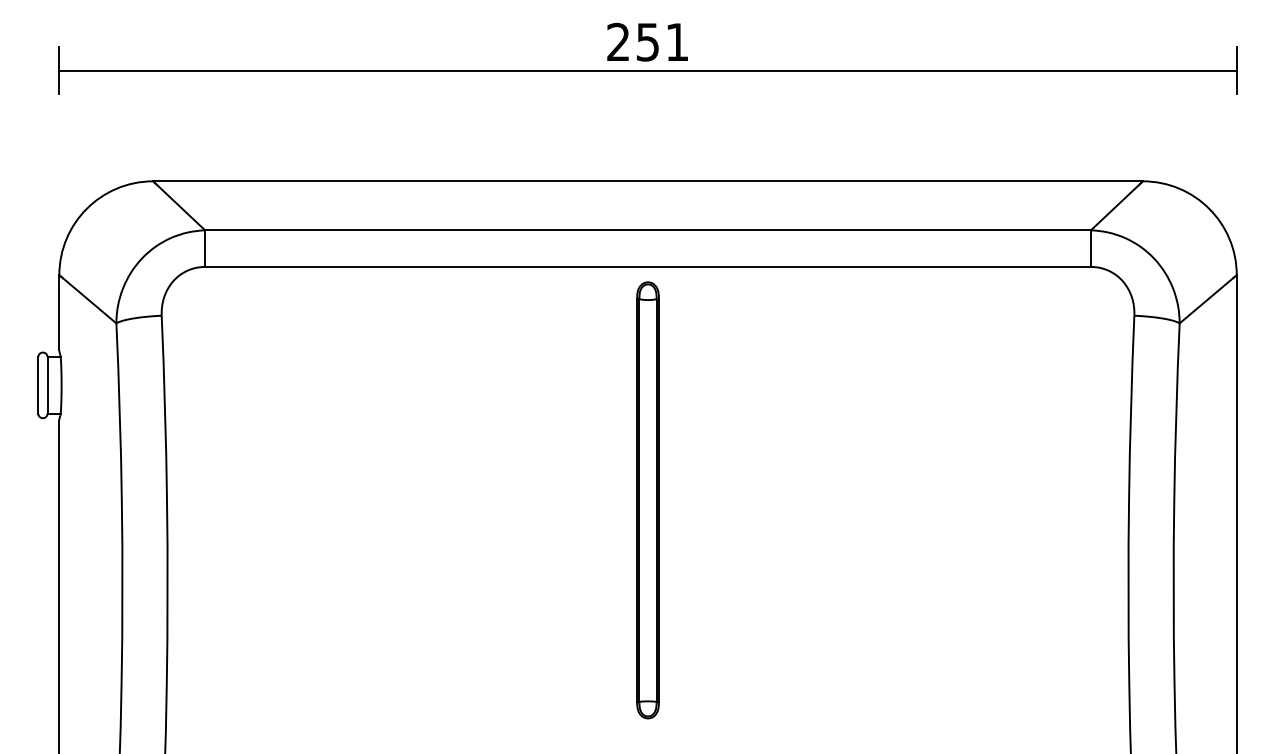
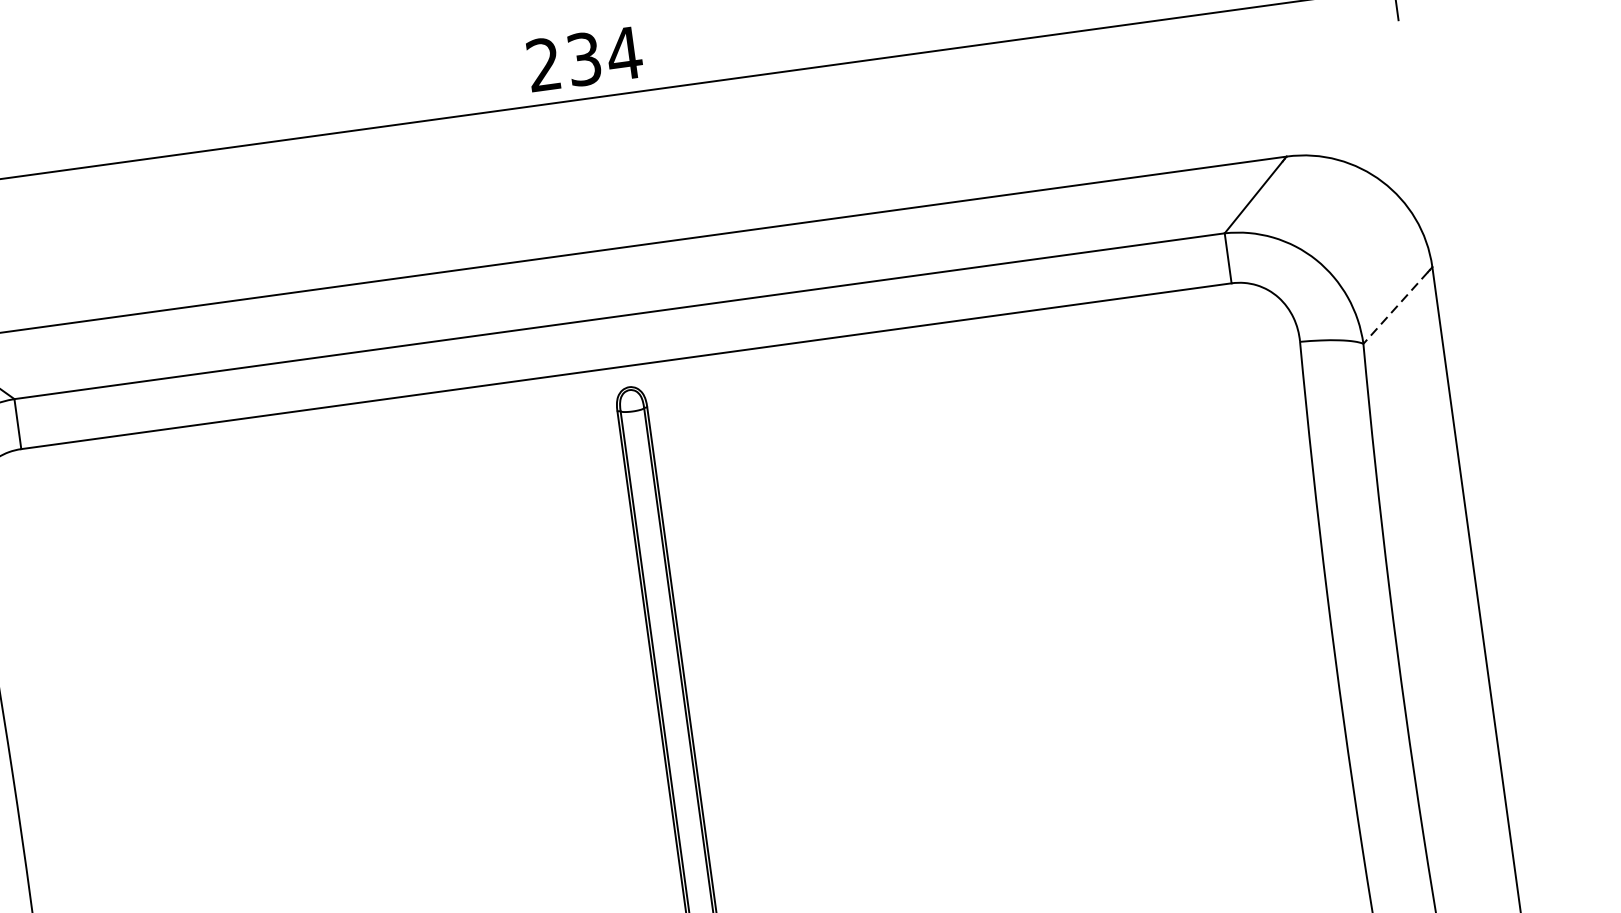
text: (663, 41) -> (605, 55), 251 -> 234
line: (1206, 301) -> (1395, 308), solid -> dashed

